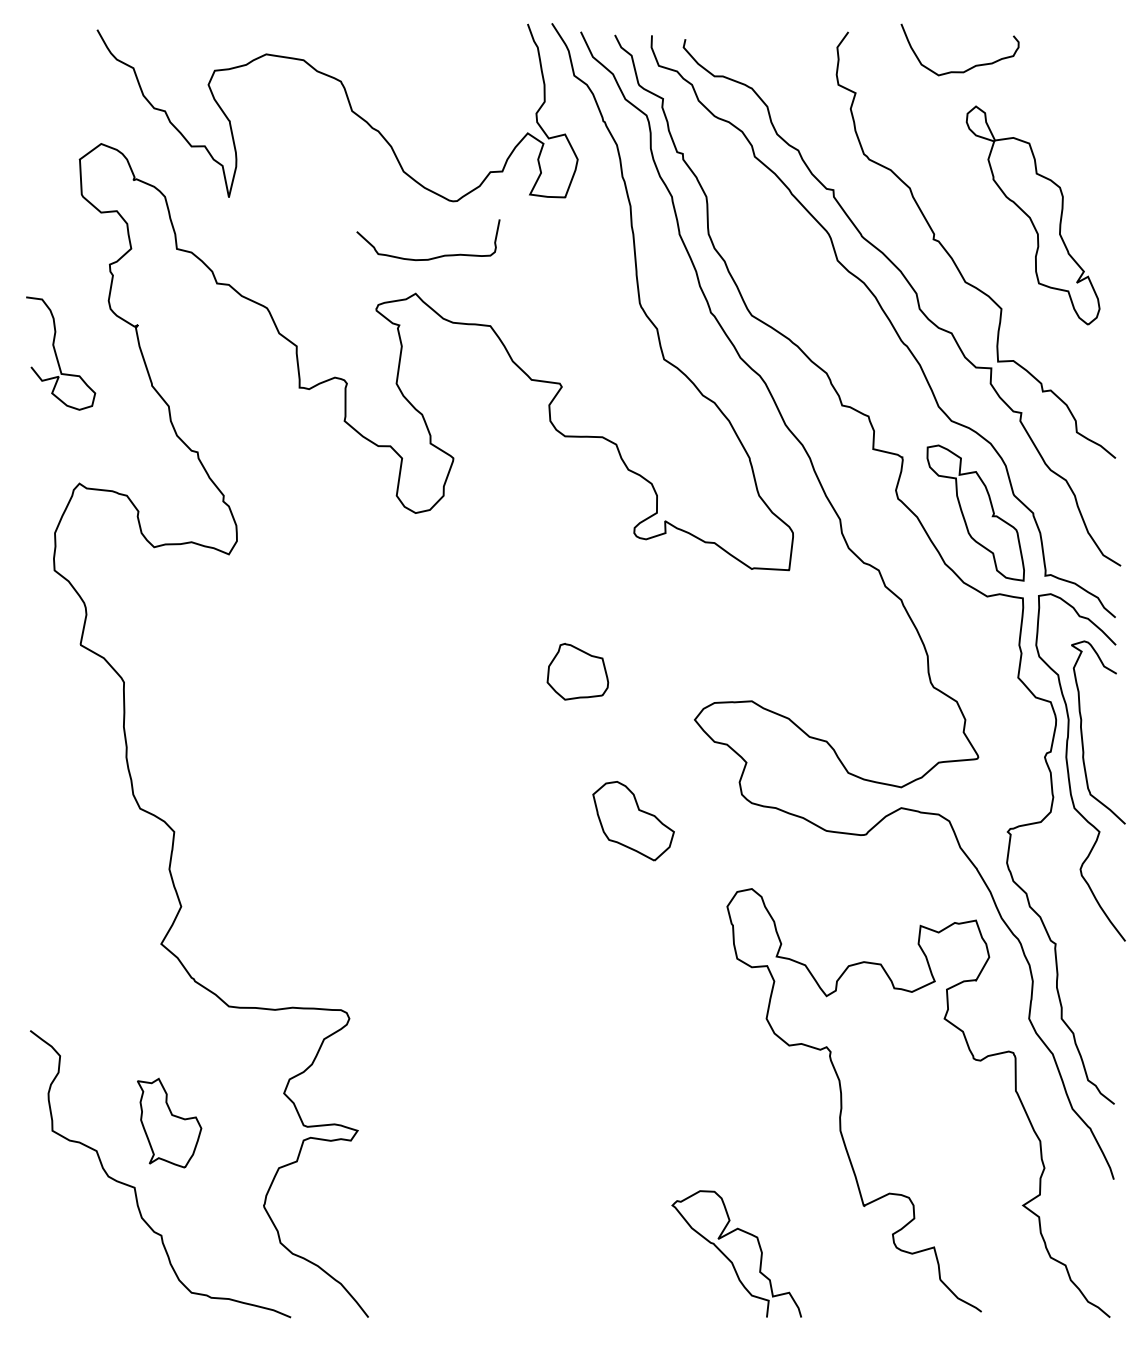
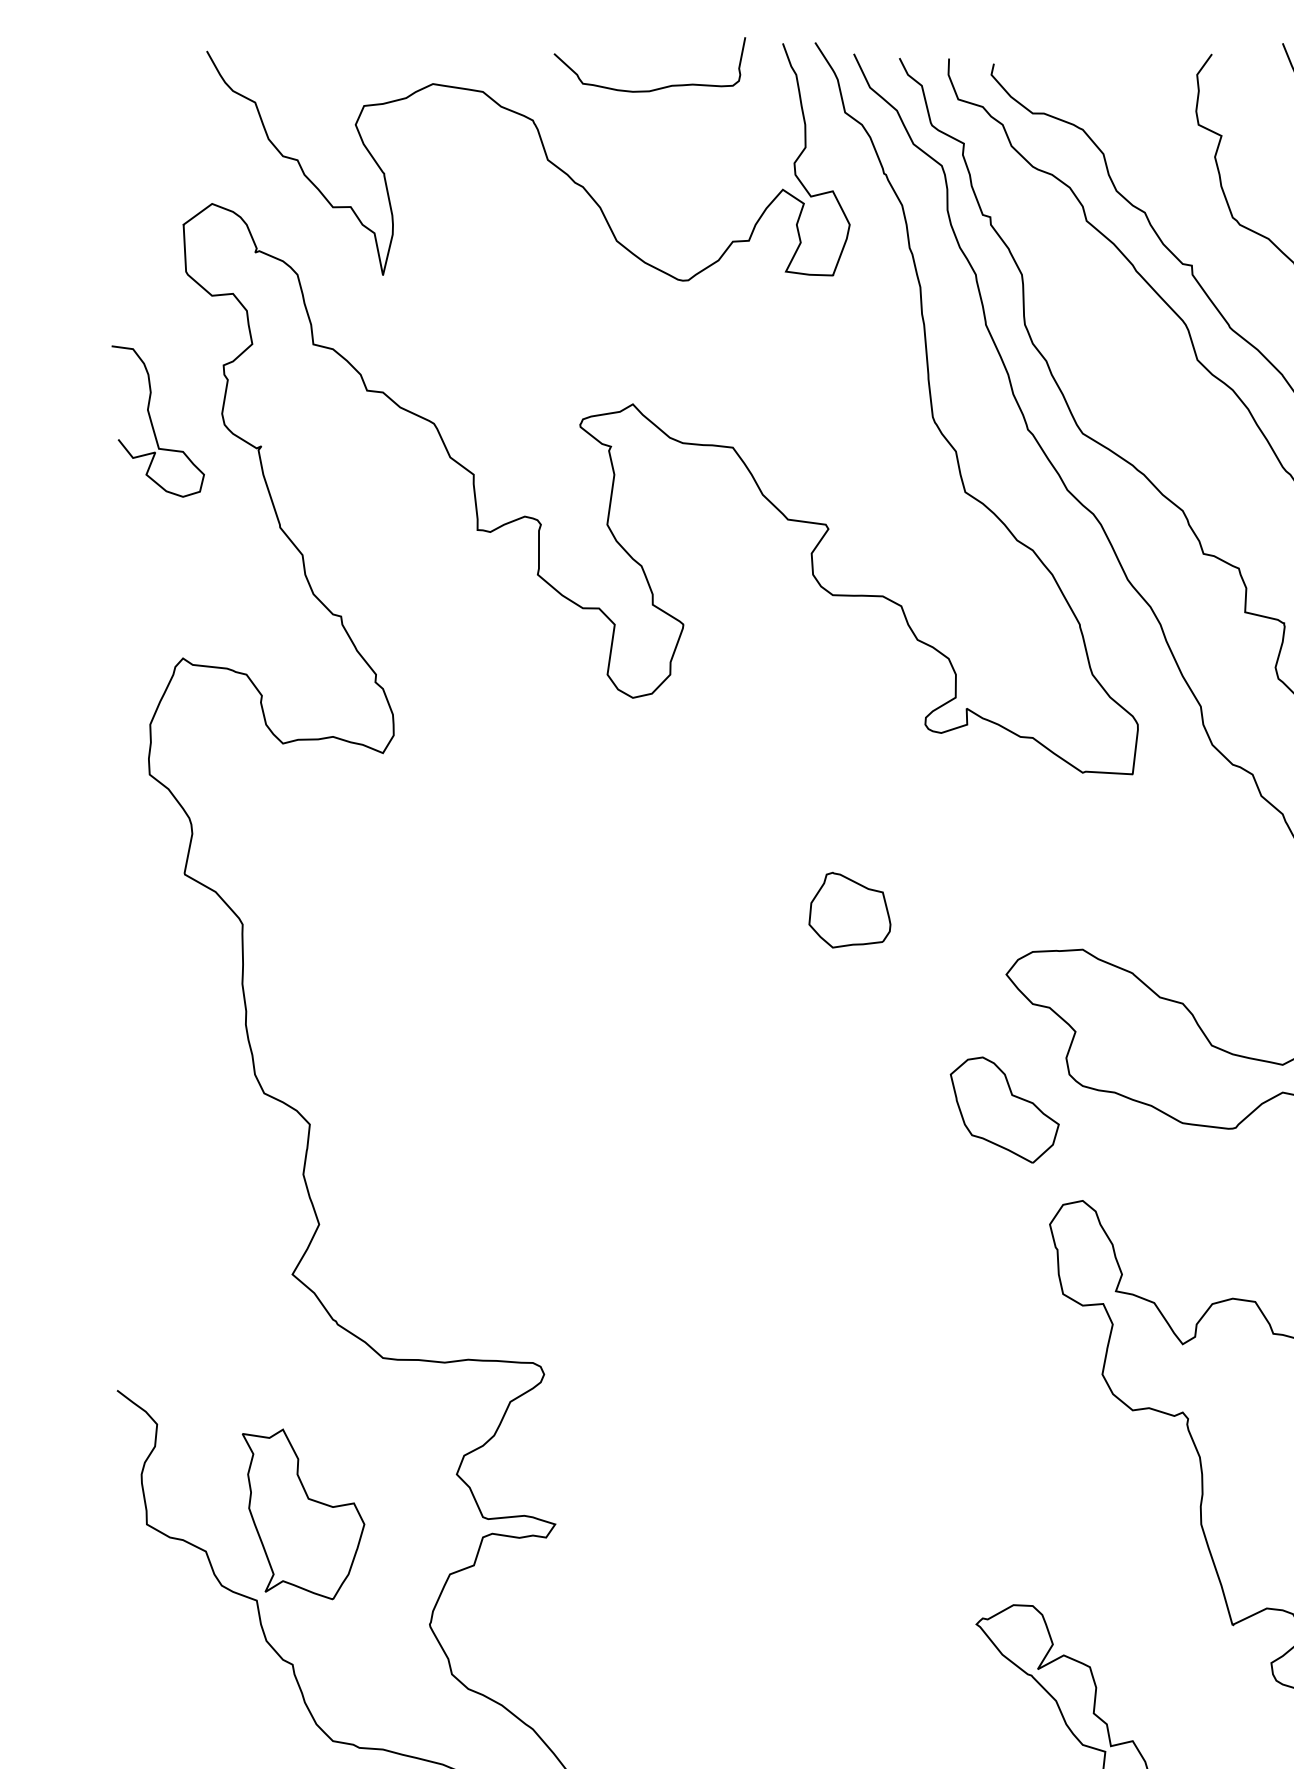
curve: (432, 257) -> (655, 88), moved
curve: (57, 355) -> (153, 424), moved
part: (633, 821) -> (1004, 1110), moved
part: (169, 1122) -> (303, 1513), size x1.43

